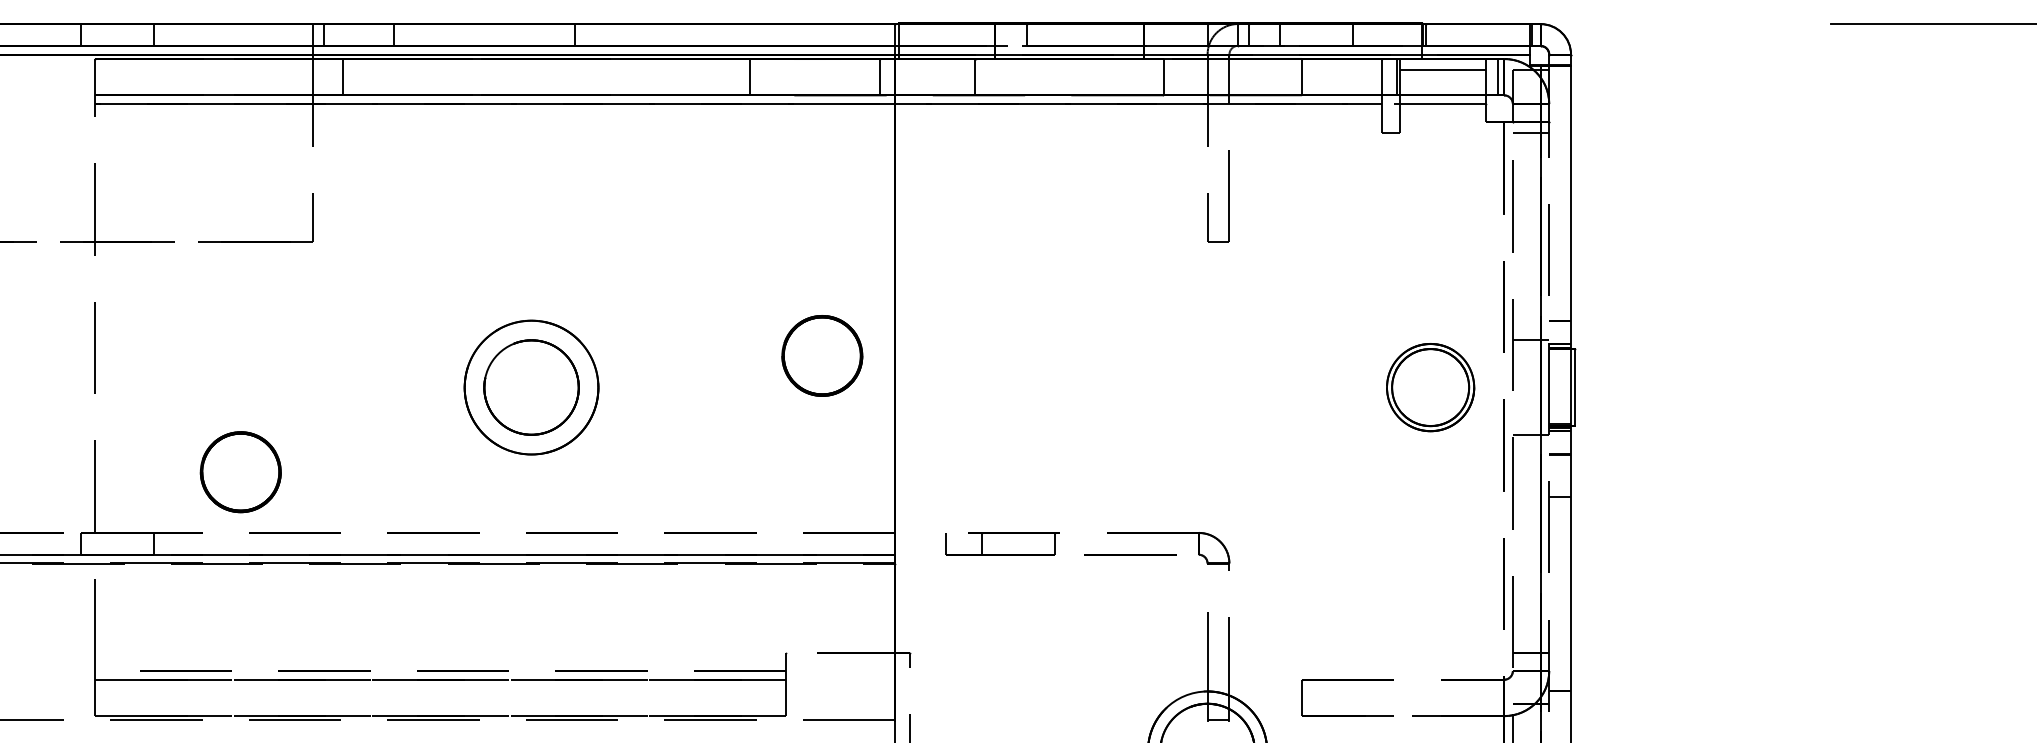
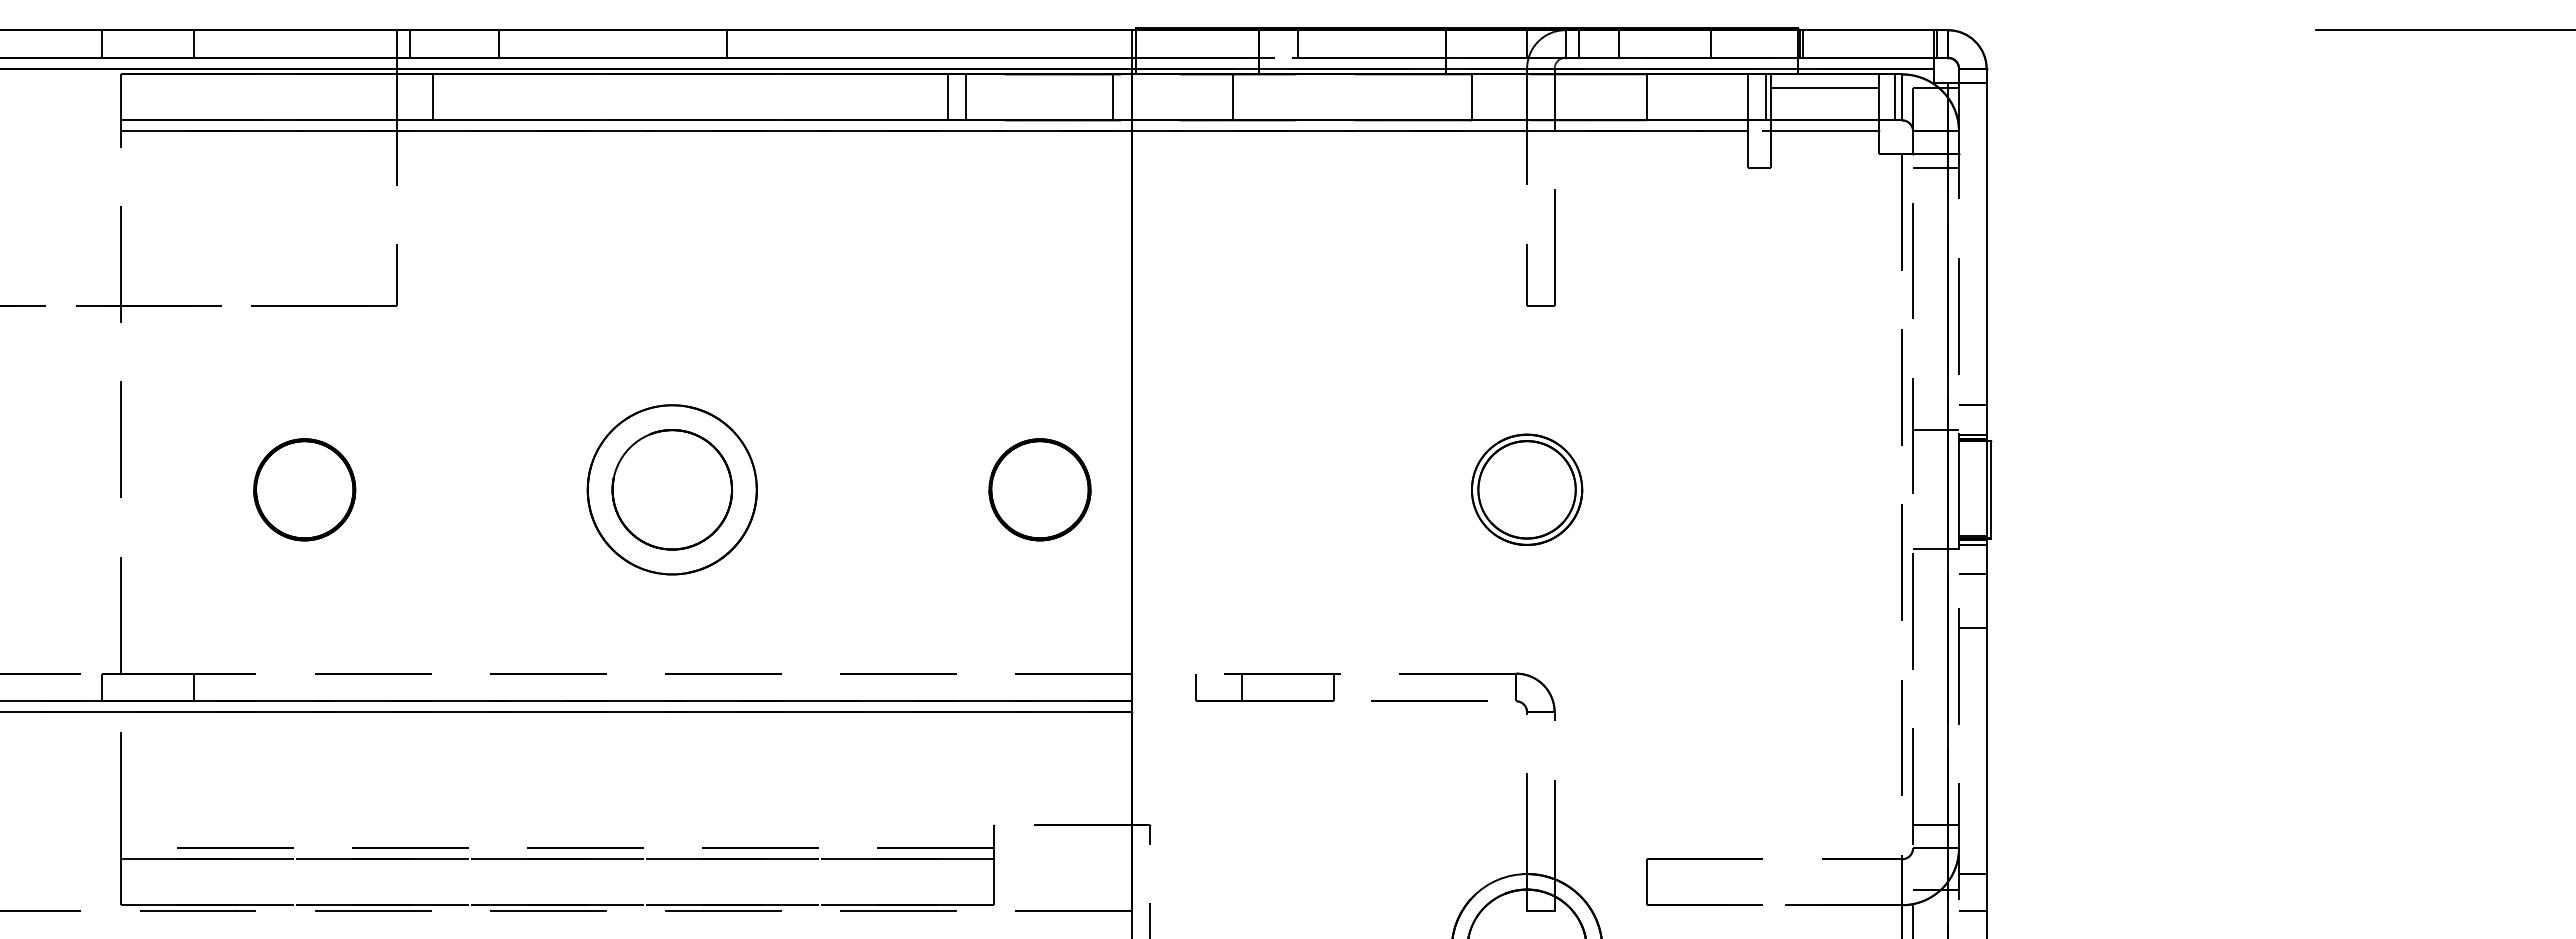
line: (764, 77) -> (966, 97), added
part: (821, 355) -> (1039, 489), moved
part: (1430, 387) -> (1527, 489), moved
part: (240, 471) -> (304, 489), moved
line: (1559, 720) -> (1972, 910), added

